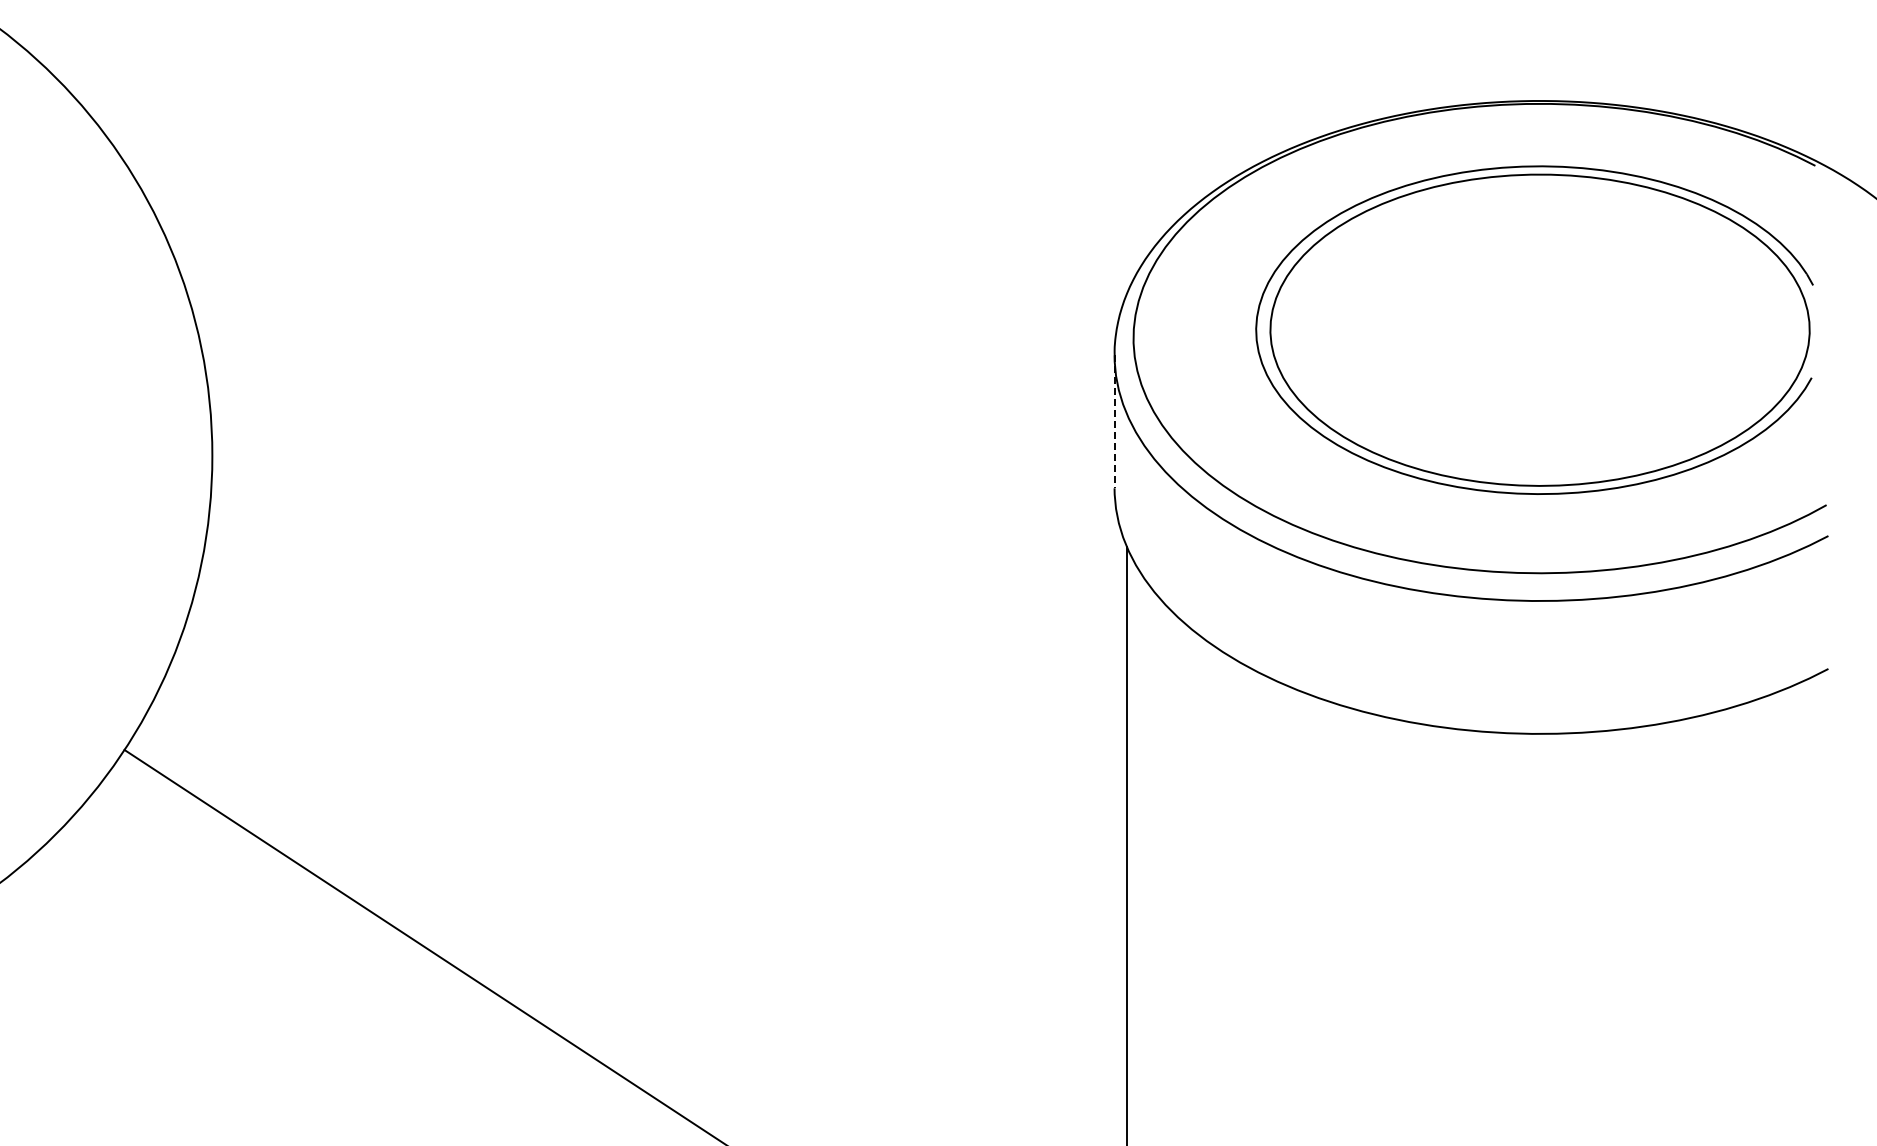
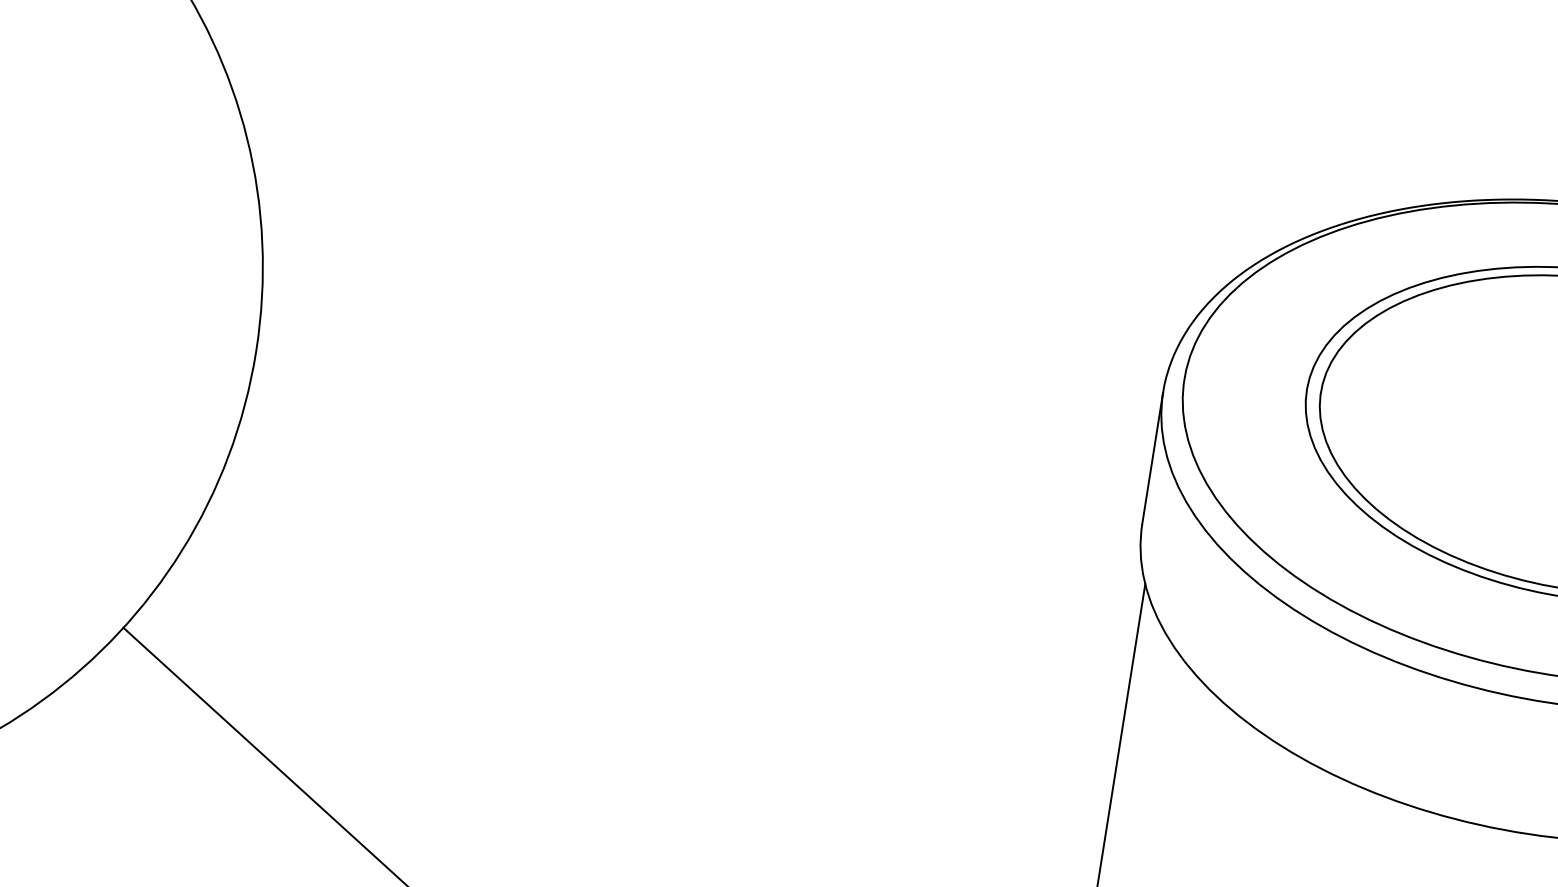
line: (1114, 422) -> (1152, 459), dashed -> solid

